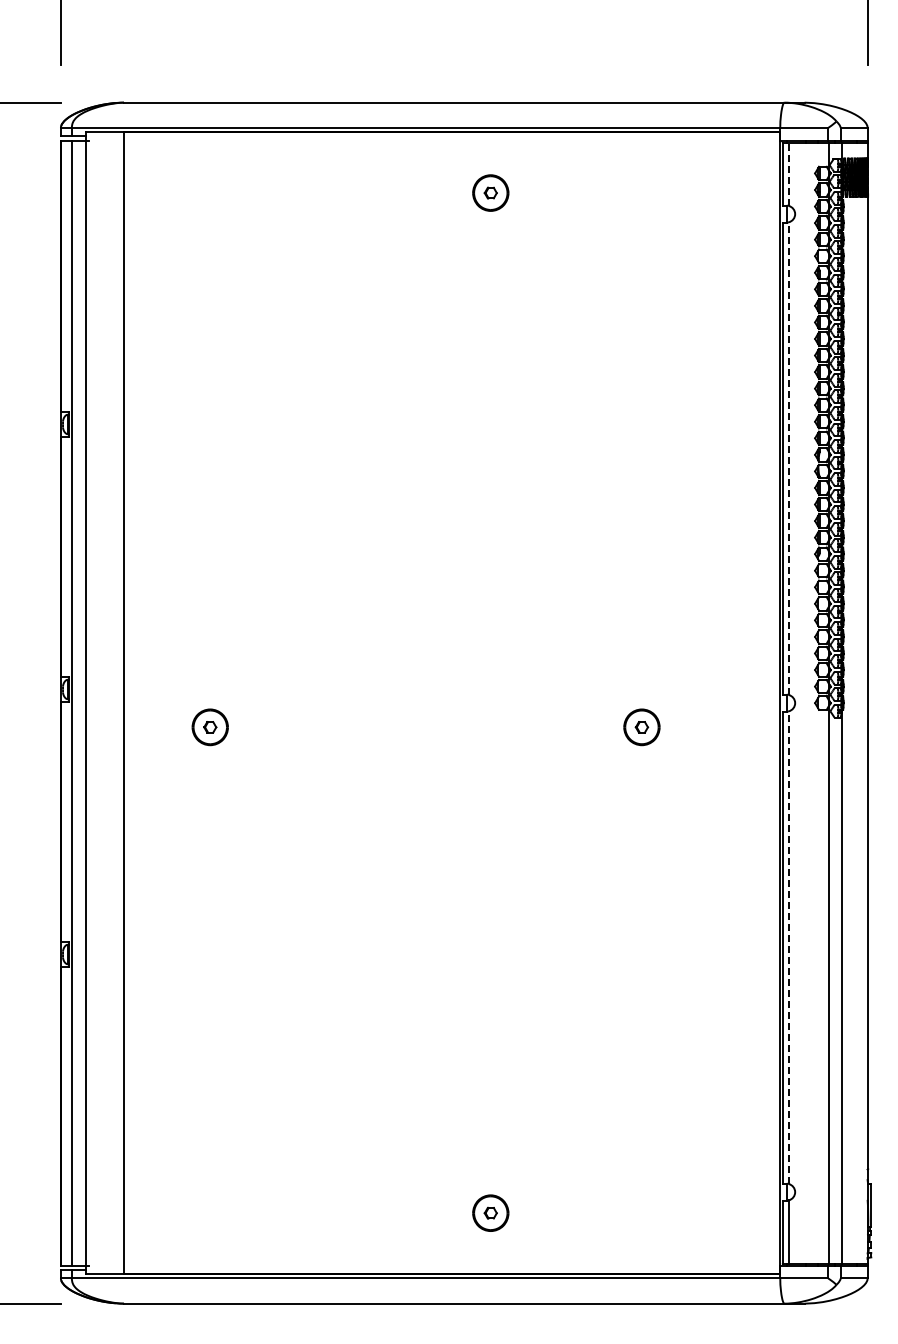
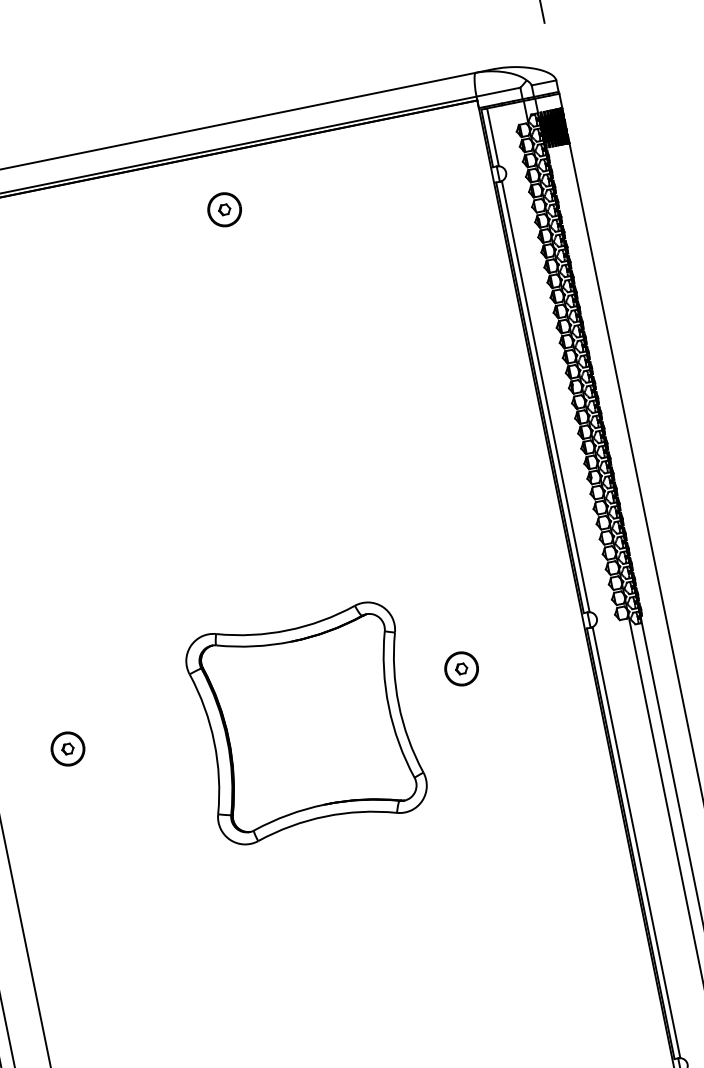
line: (788, 174) -> (492, 137), dashed -> solid
line: (788, 458) -> (545, 396), dashed -> solid
part: (466, 751) -> (306, 723), added
line: (788, 947) -> (636, 842), dashed -> solid

